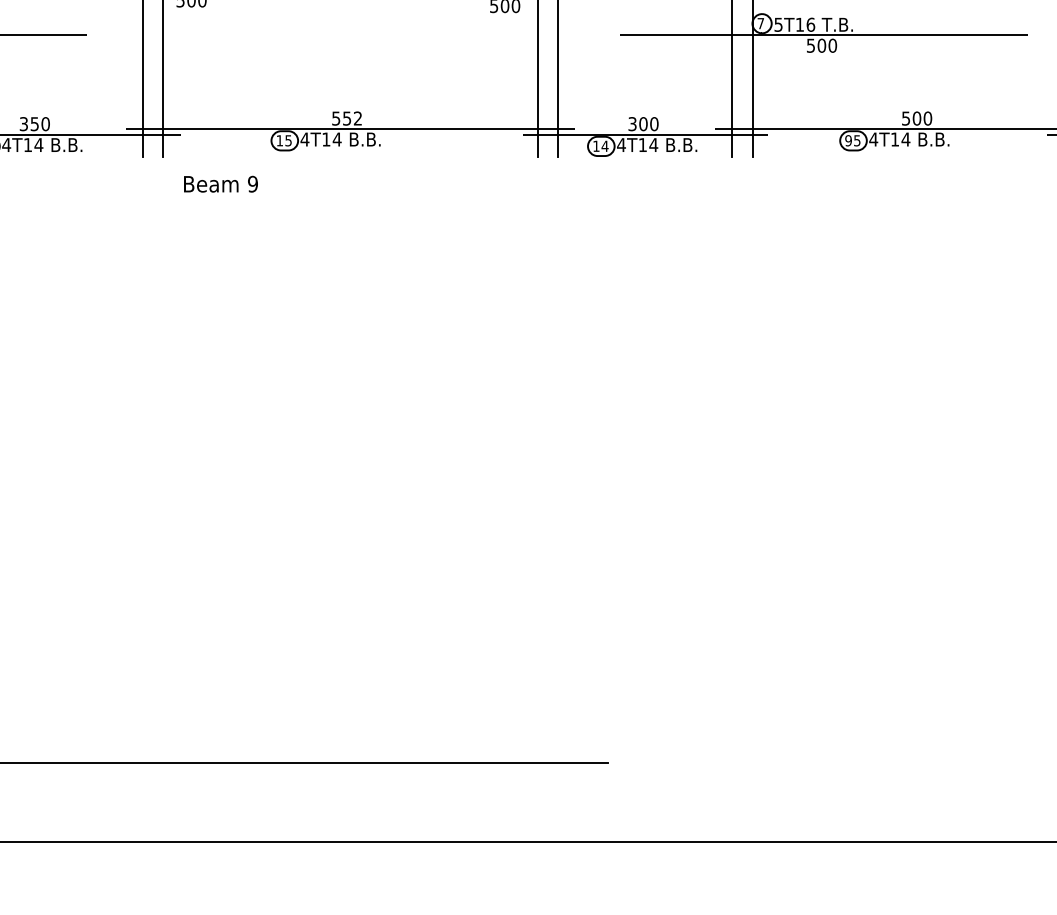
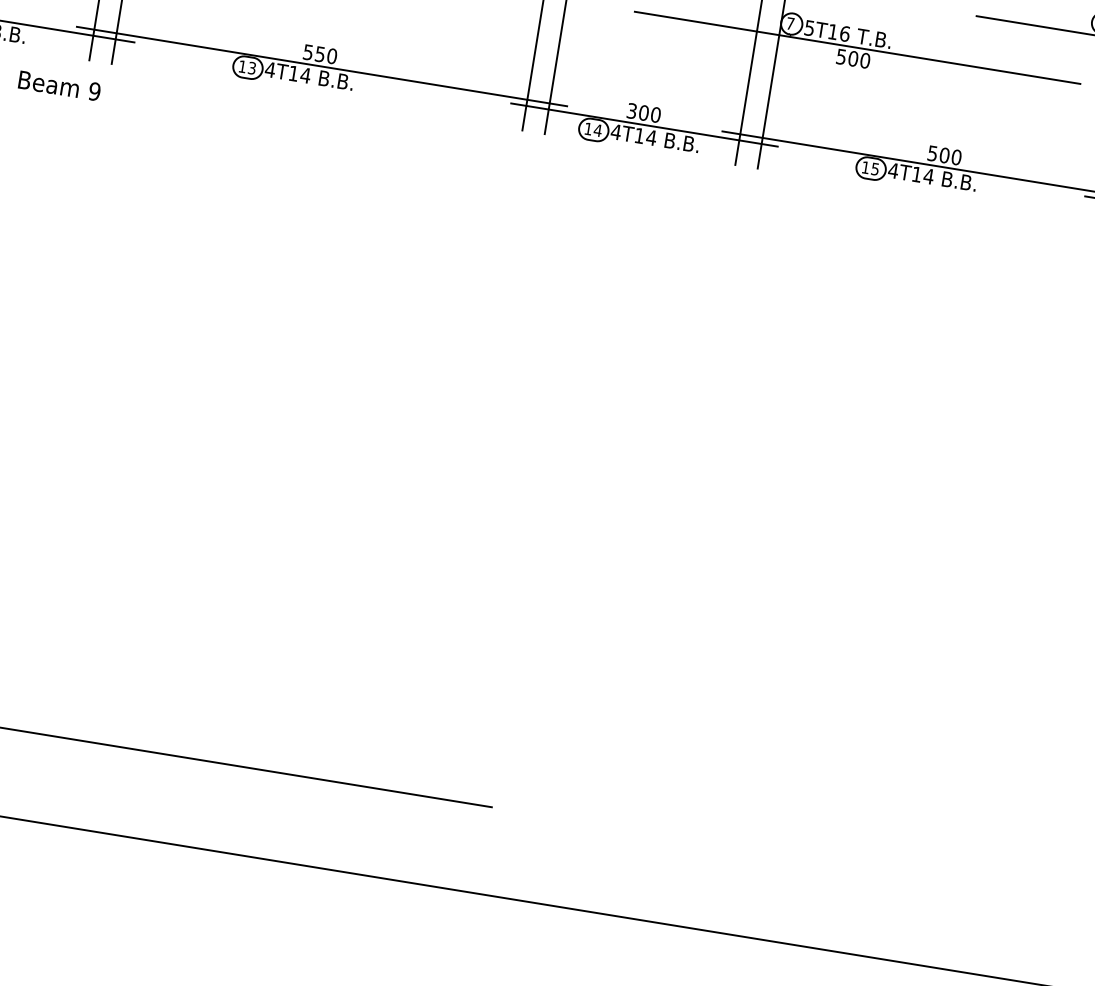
text: (357, 118) -> (331, 56), 552 -> 550
text: (288, 140) -> (252, 67), 15 -> 13
text: (848, 140) -> (865, 167), 95 -> 15
text: (220, 183) -> (59, 85), moved

